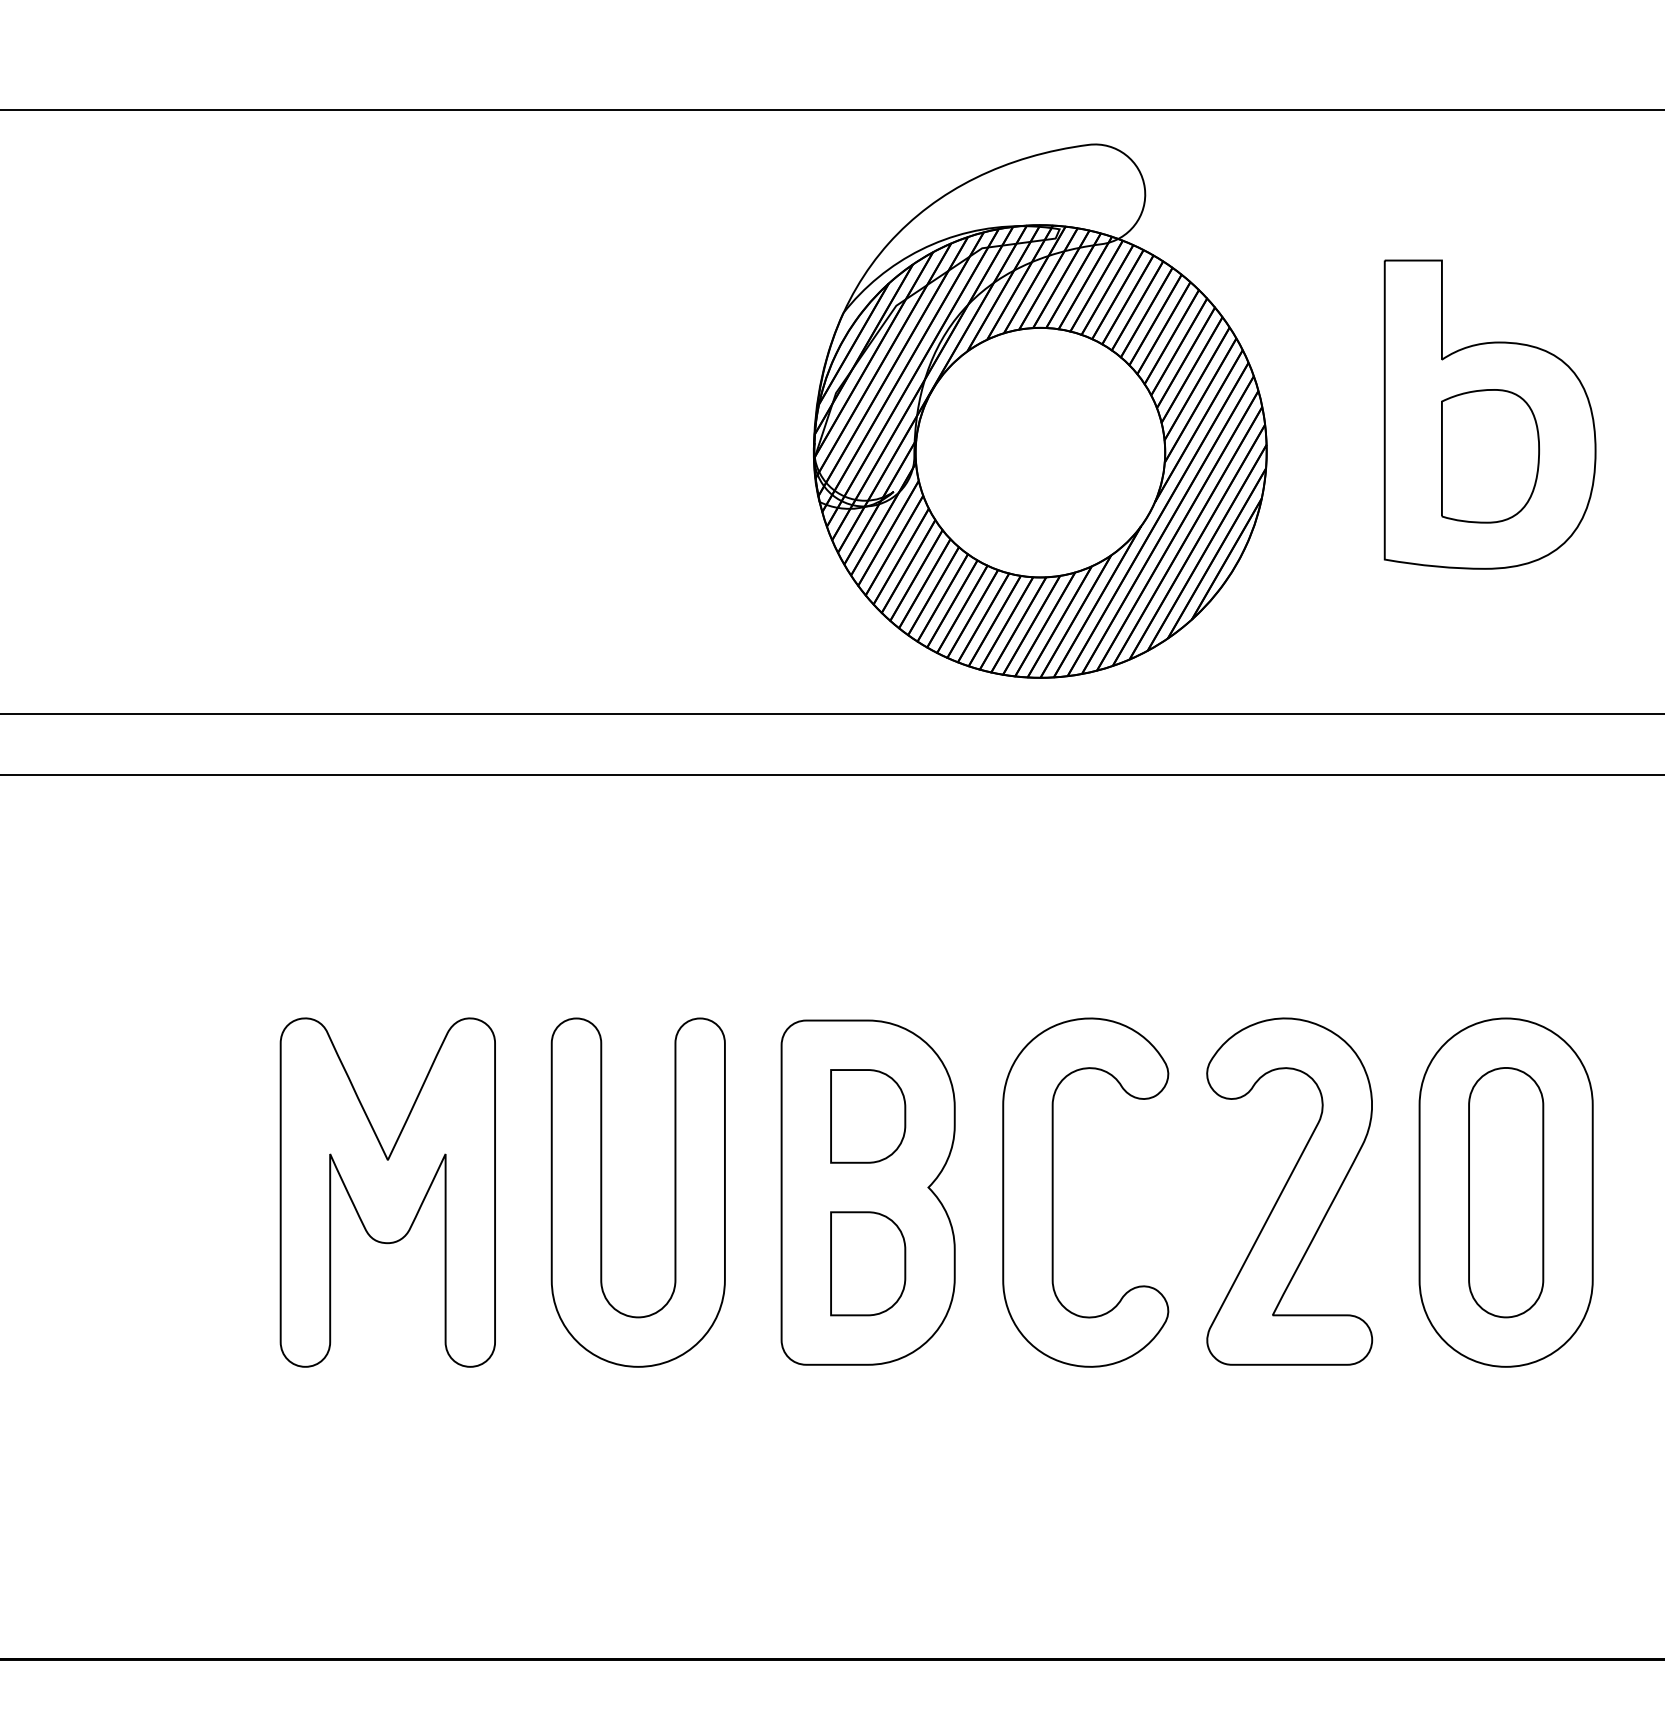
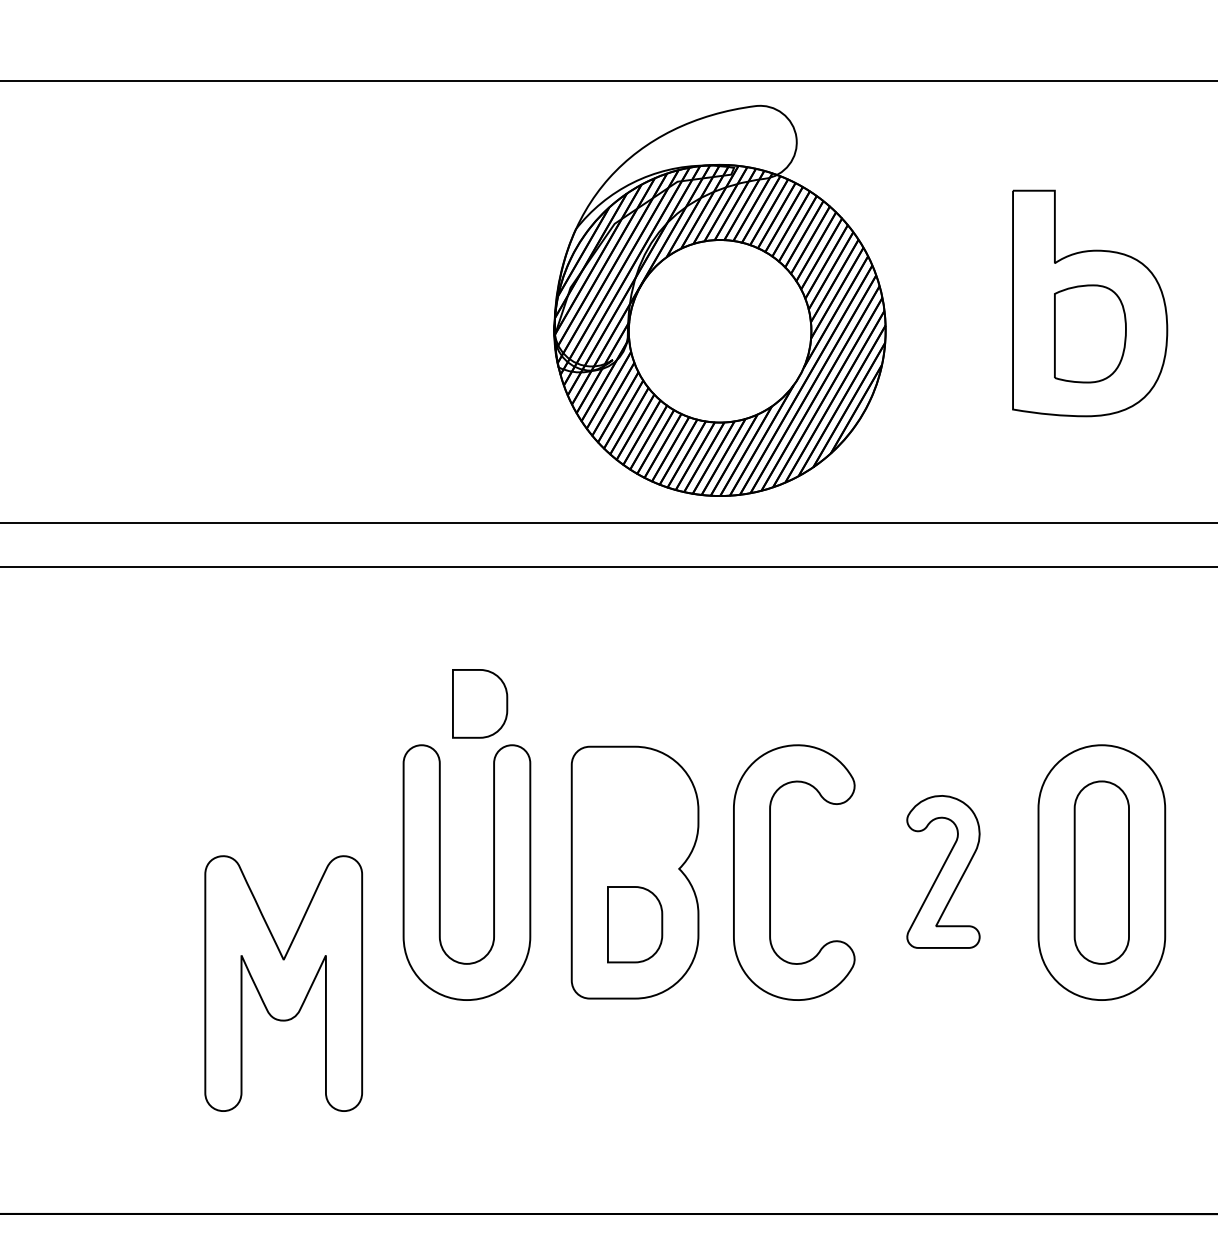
part: (1039, 410) -> (719, 300), moved
part: (868, 1115) -> (480, 703), moved
part: (1289, 1191) -> (943, 871), size x0.6
part: (387, 1192) -> (283, 983), moved

